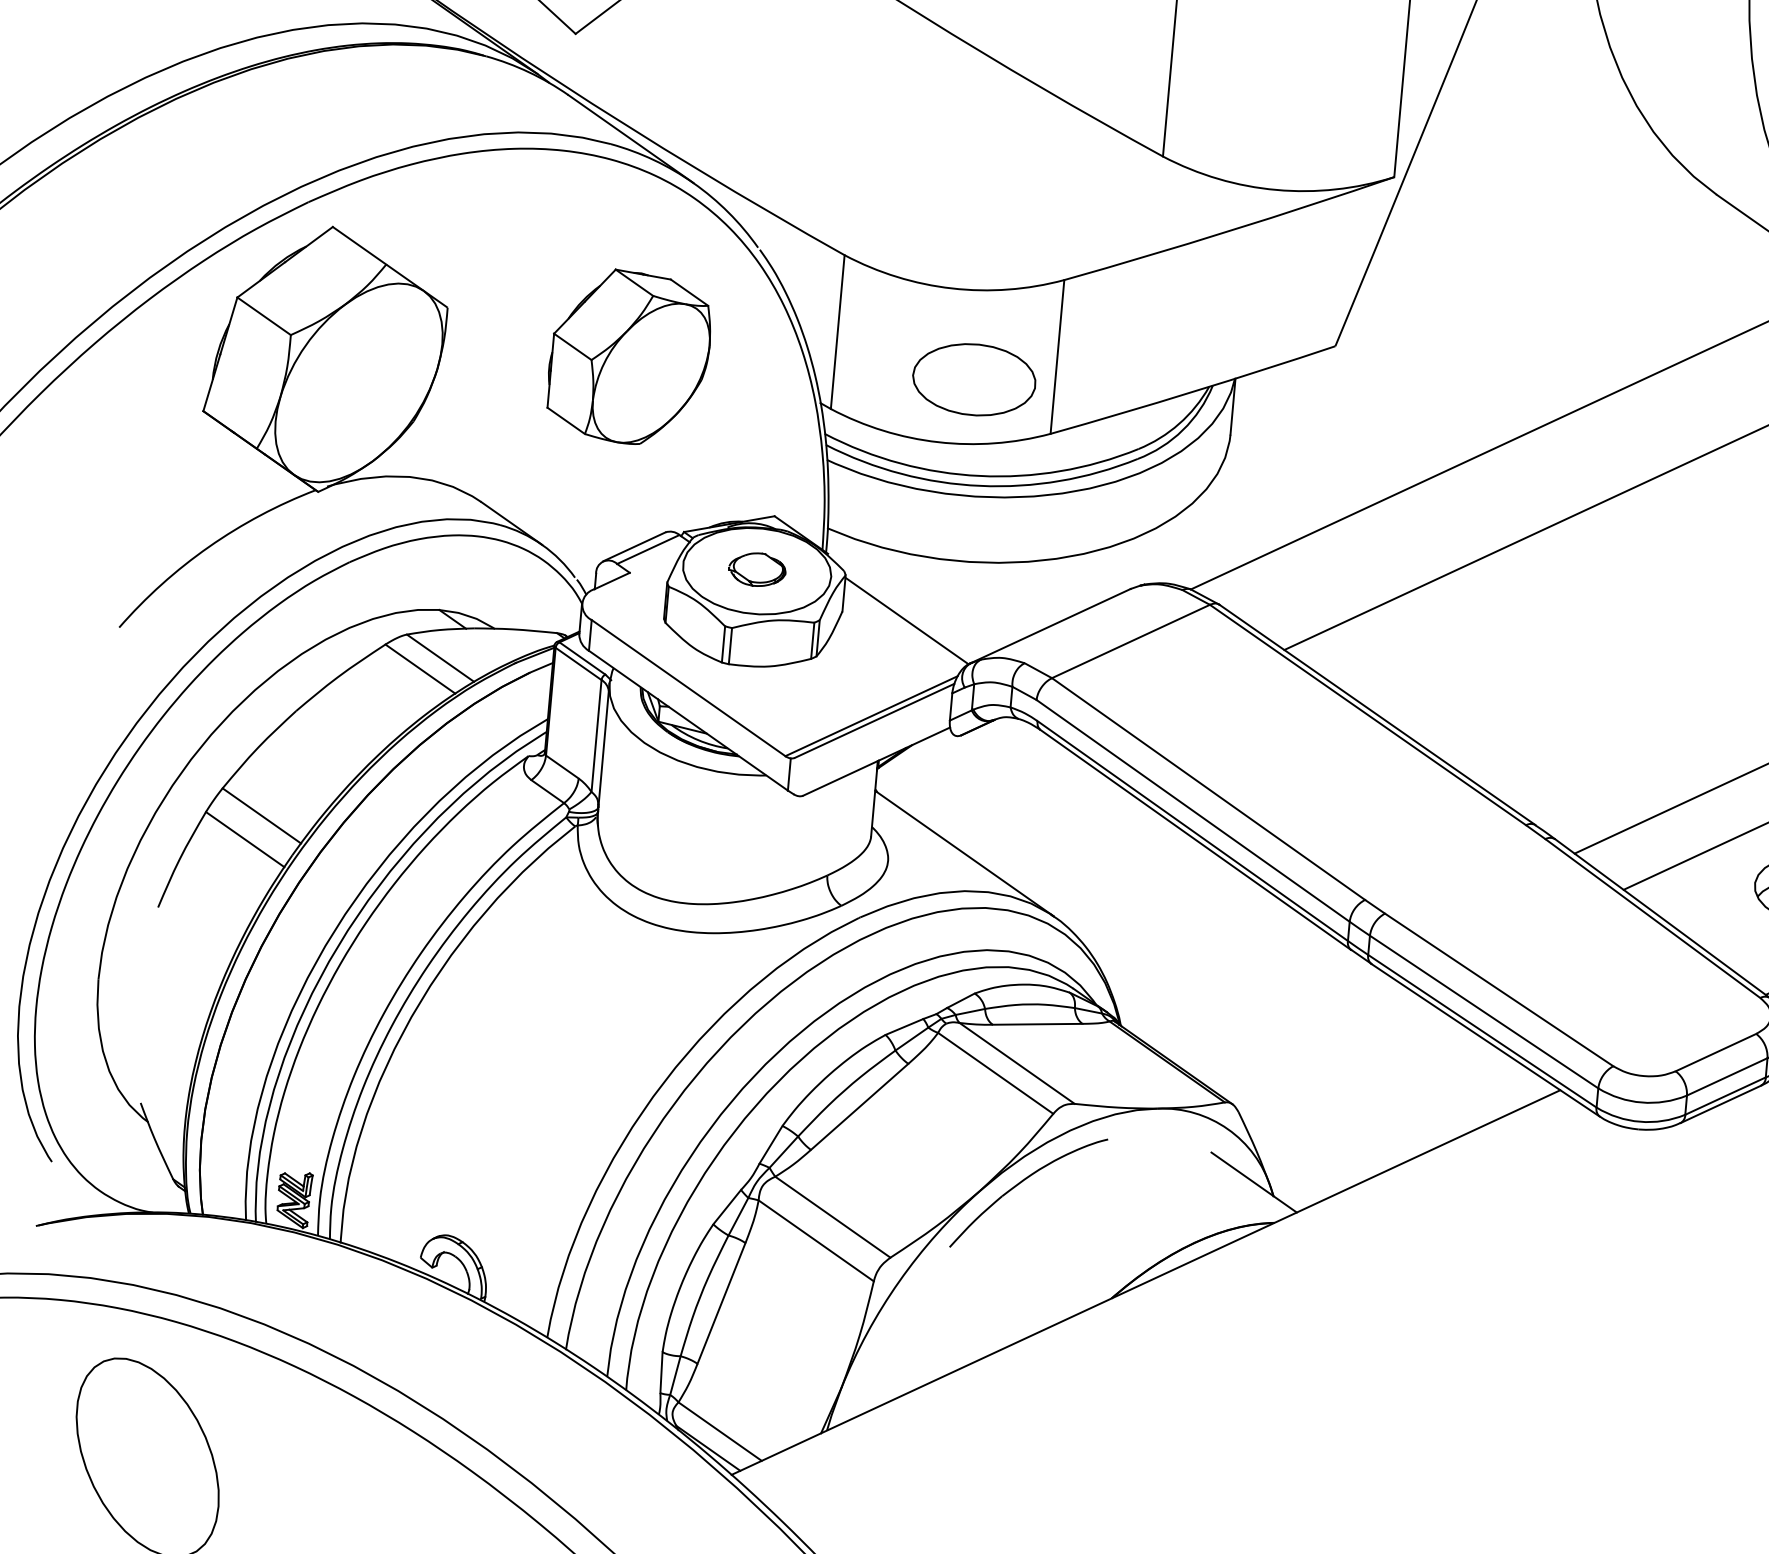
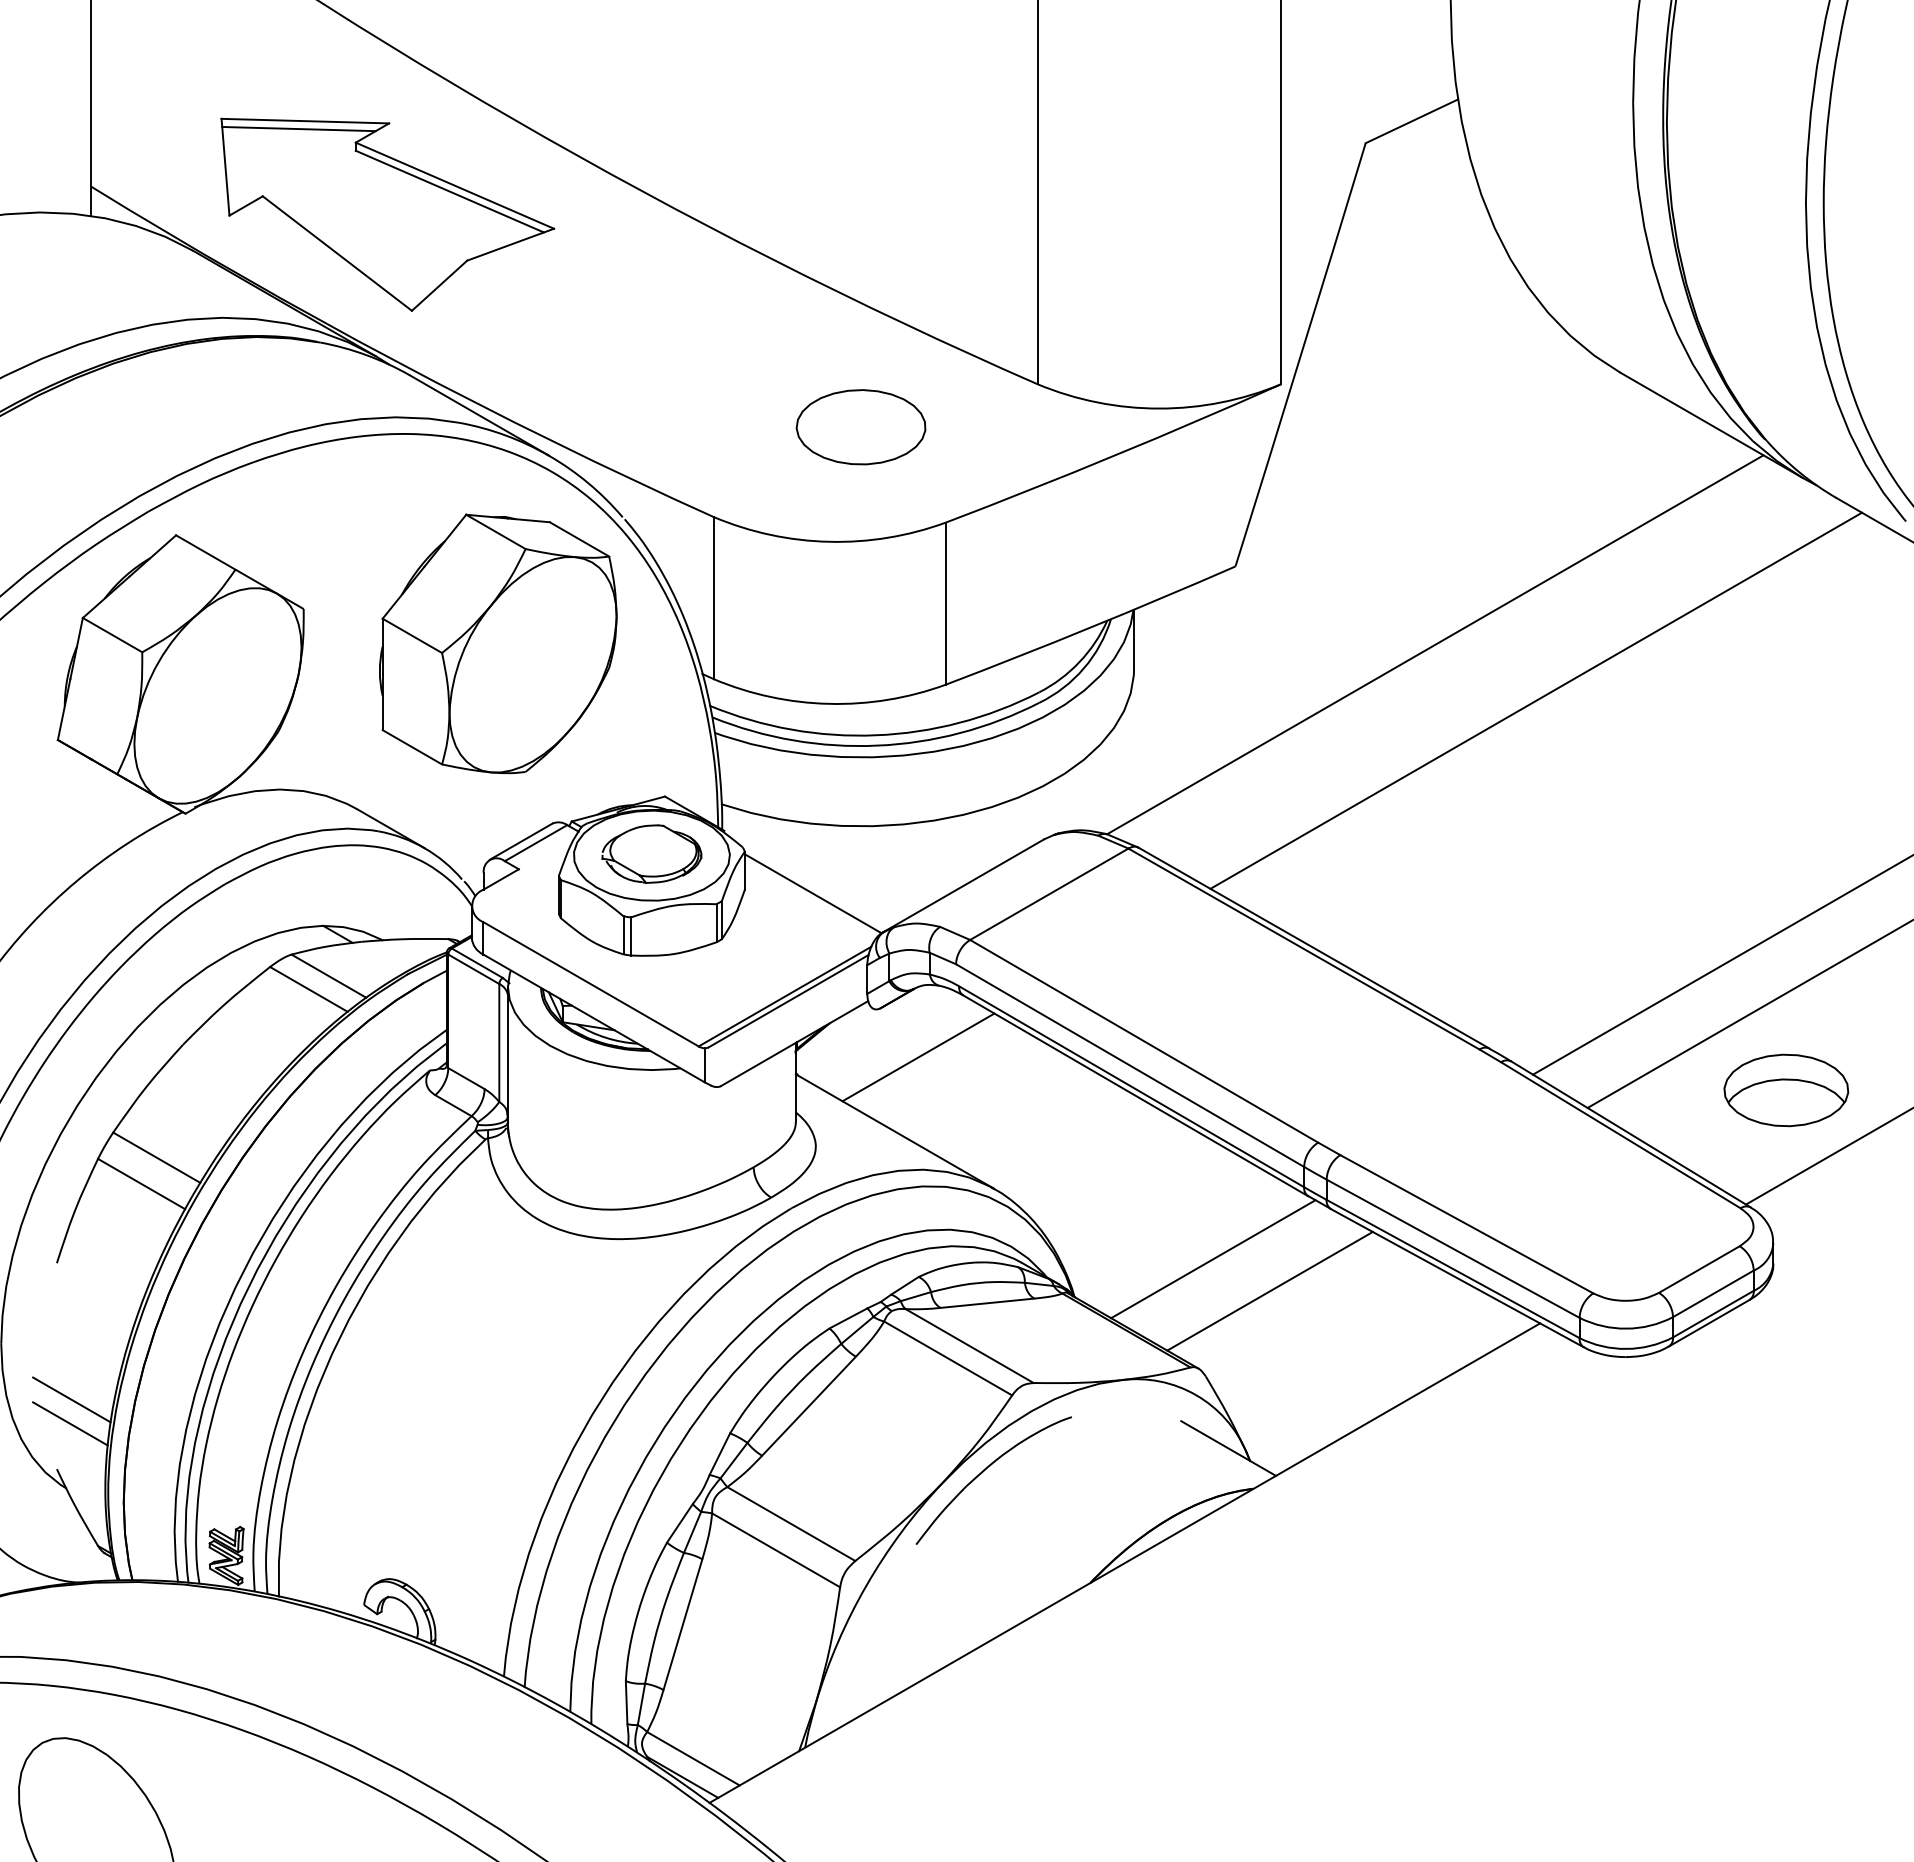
part: (629, 356) -> (498, 643), size x1.43
part: (973, 379) -> (860, 427), moved
part: (756, 569) -> (651, 853), size x1.67
line: (993, 785) -> (918, 1057), added
line: (1255, 1001) -> (1213, 1259), added
line: (1306, 1036) -> (1269, 1290), added
line: (160, 1038) -> (71, 1399), added
line: (157, 1060) -> (70, 1423), added

